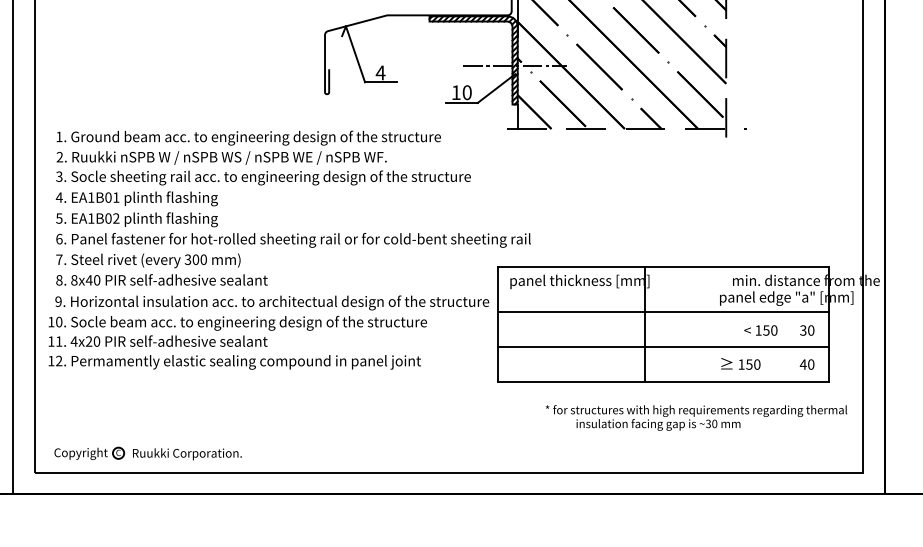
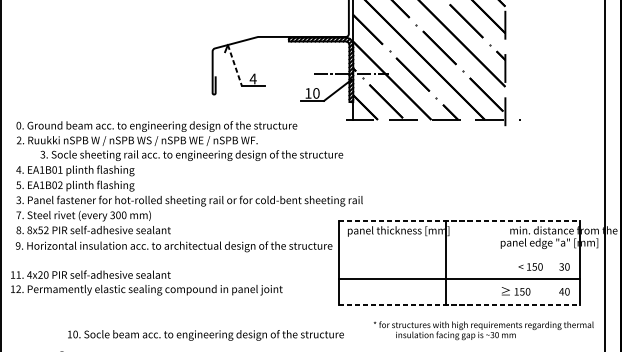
line: (355, 54) -> (234, 65), solid -> dashed
text: (59, 136) -> (18, 125), 1. -> 0.
text: (263, 177) -> (191, 155), moved
text: (59, 238) -> (18, 199), 6. -> 3.
line: (664, 267) -> (460, 220), solid -> dashed
text: (92, 280) -> (42, 230), 8x40 -> 8x52
line: (663, 312) -> (459, 253), removed
text: (237, 322) -> (205, 334), moved
line: (664, 382) -> (460, 304), solid -> dashed

